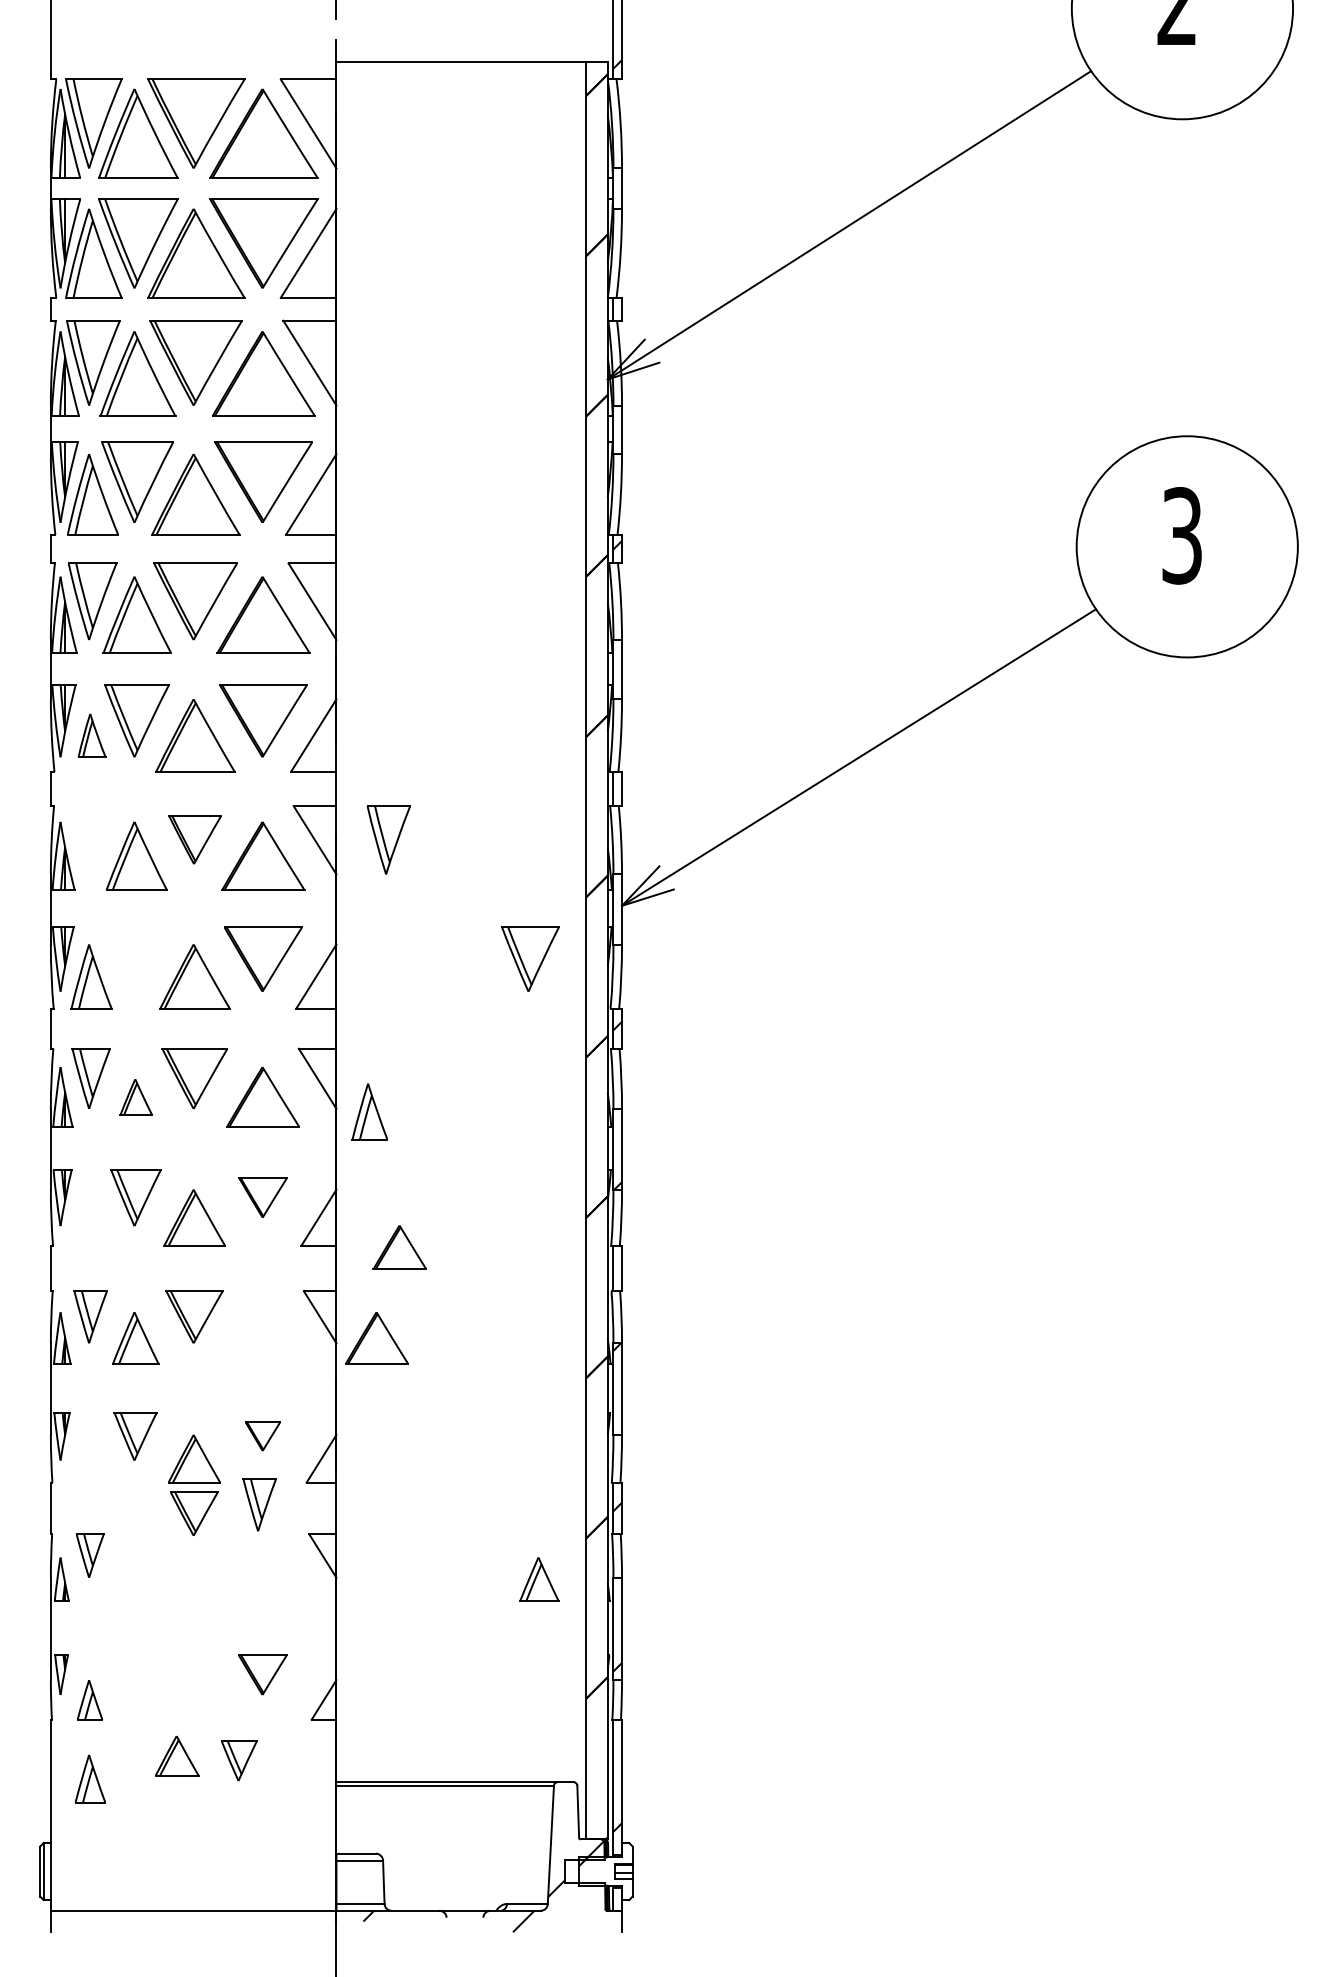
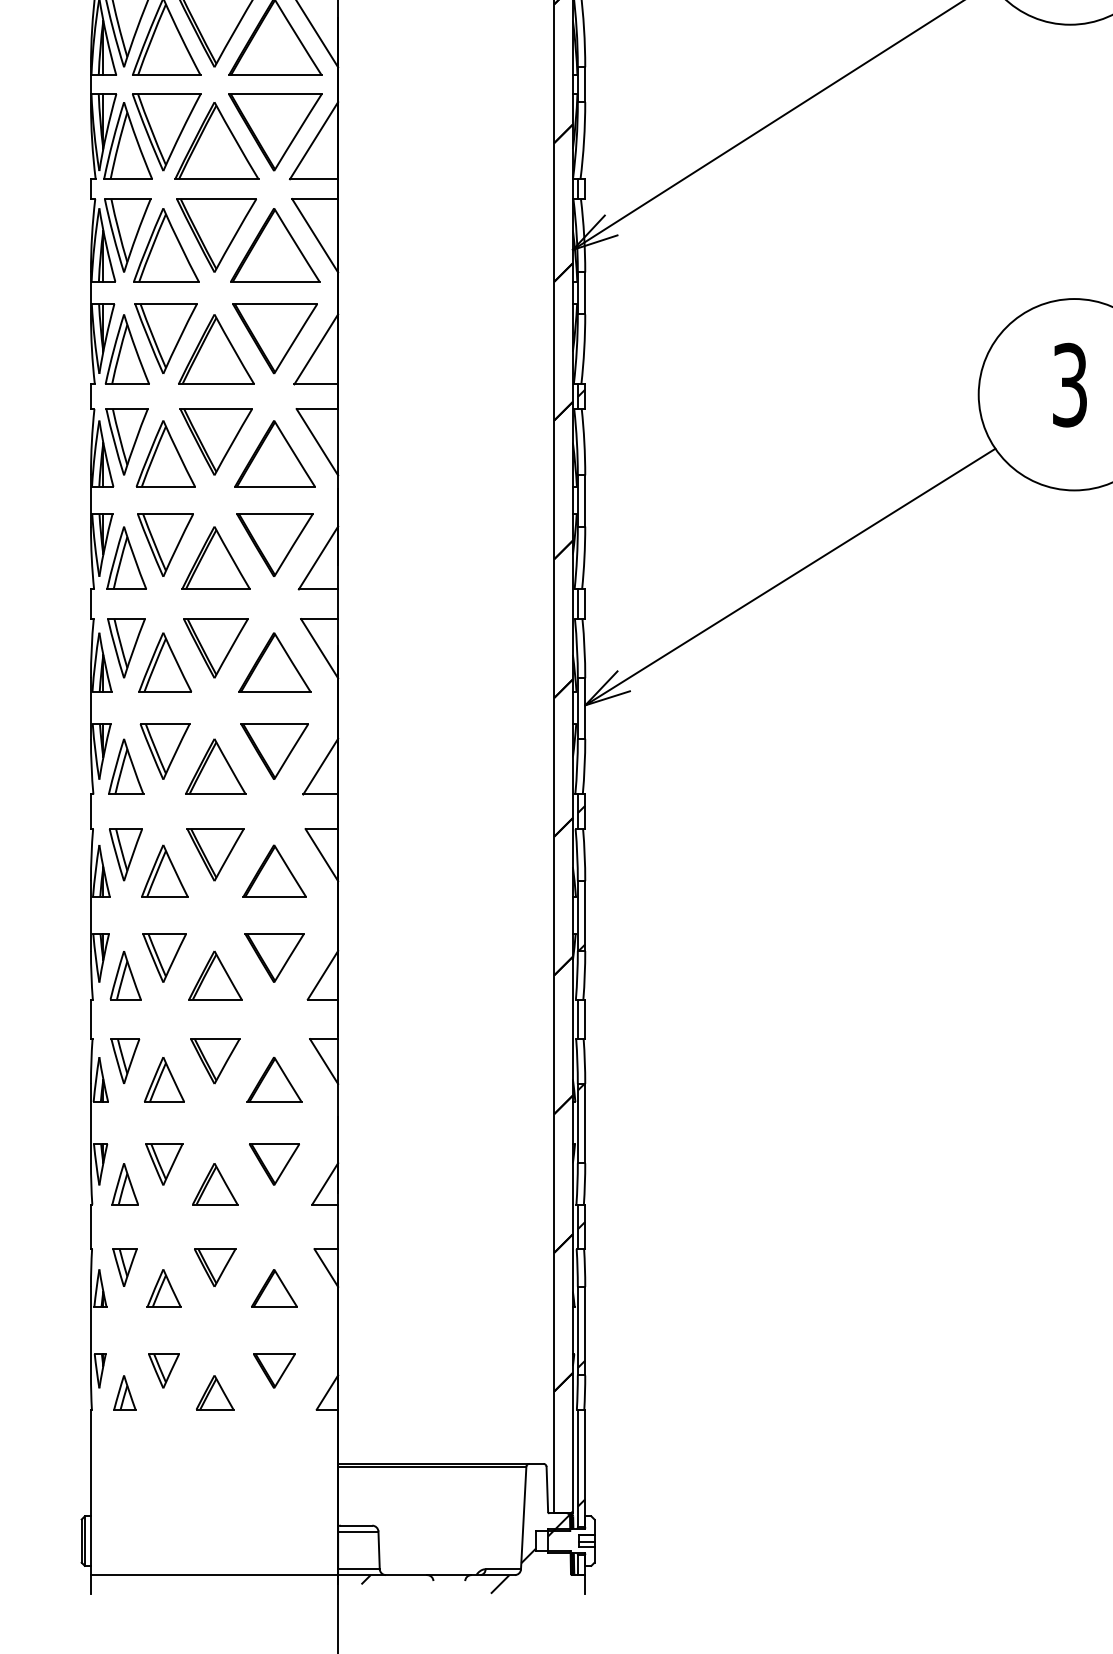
part: (91, 735) -> (126, 557), size x1.67
part: (194, 839) -> (215, 647), size x1.43
part: (388, 839) -> (126, 647), moved
part: (530, 958) -> (165, 750), moved
part: (136, 1097) -> (165, 871), size x1.67
part: (369, 1111) -> (125, 975), moved
part: (262, 1197) -> (274, 957), size x1.43
part: (399, 1247) -> (274, 1288), moved
part: (376, 1338) -> (274, 1079), moved
part: (262, 1436) -> (274, 1164), size x1.67
part: (259, 1504) -> (271, 1223), removed
part: (194, 1513) -> (215, 1267), moved
part: (539, 1579) -> (164, 1288), moved
part: (177, 1755) -> (215, 1392), moved
part: (239, 1760) -> (164, 1370), moved
part: (89, 1778) -> (124, 1183), moved

